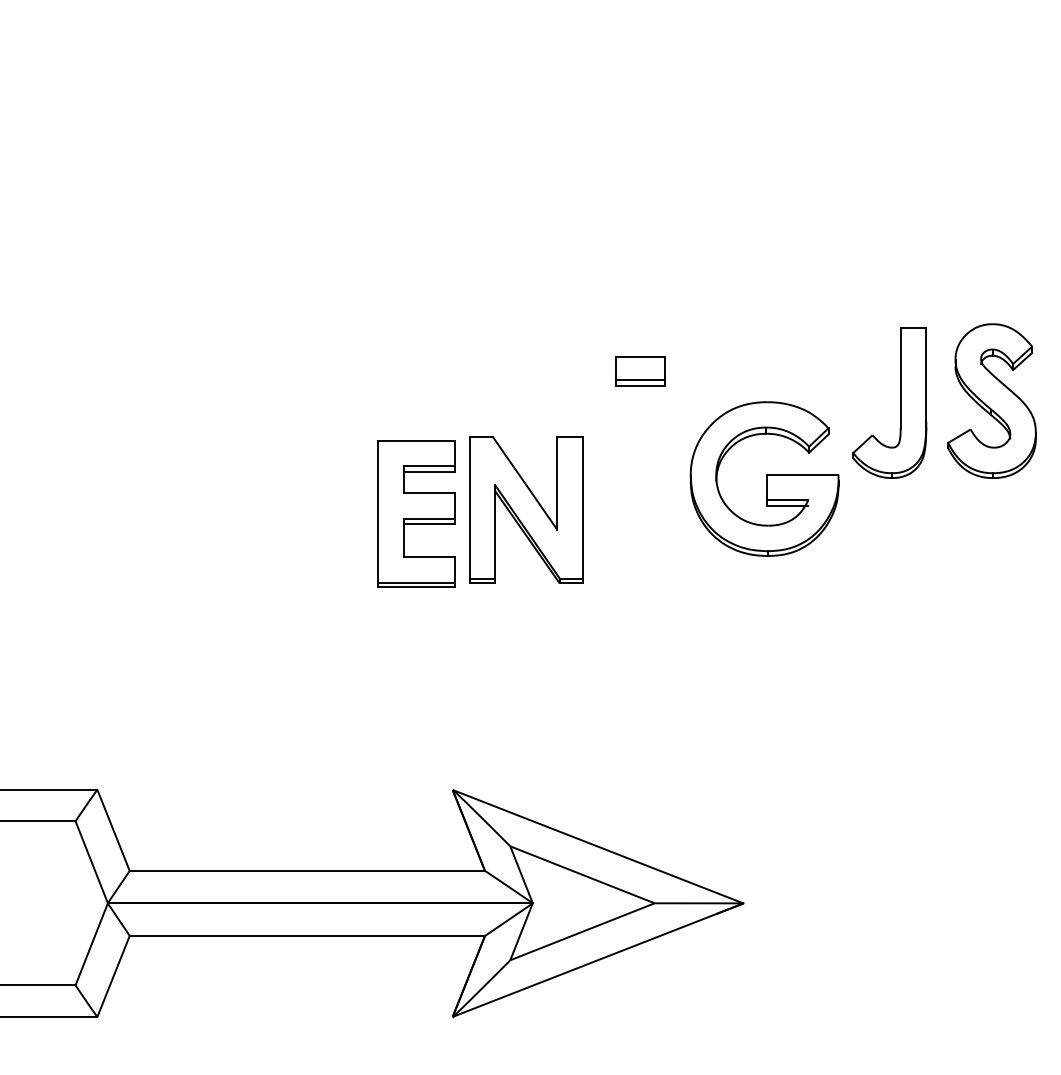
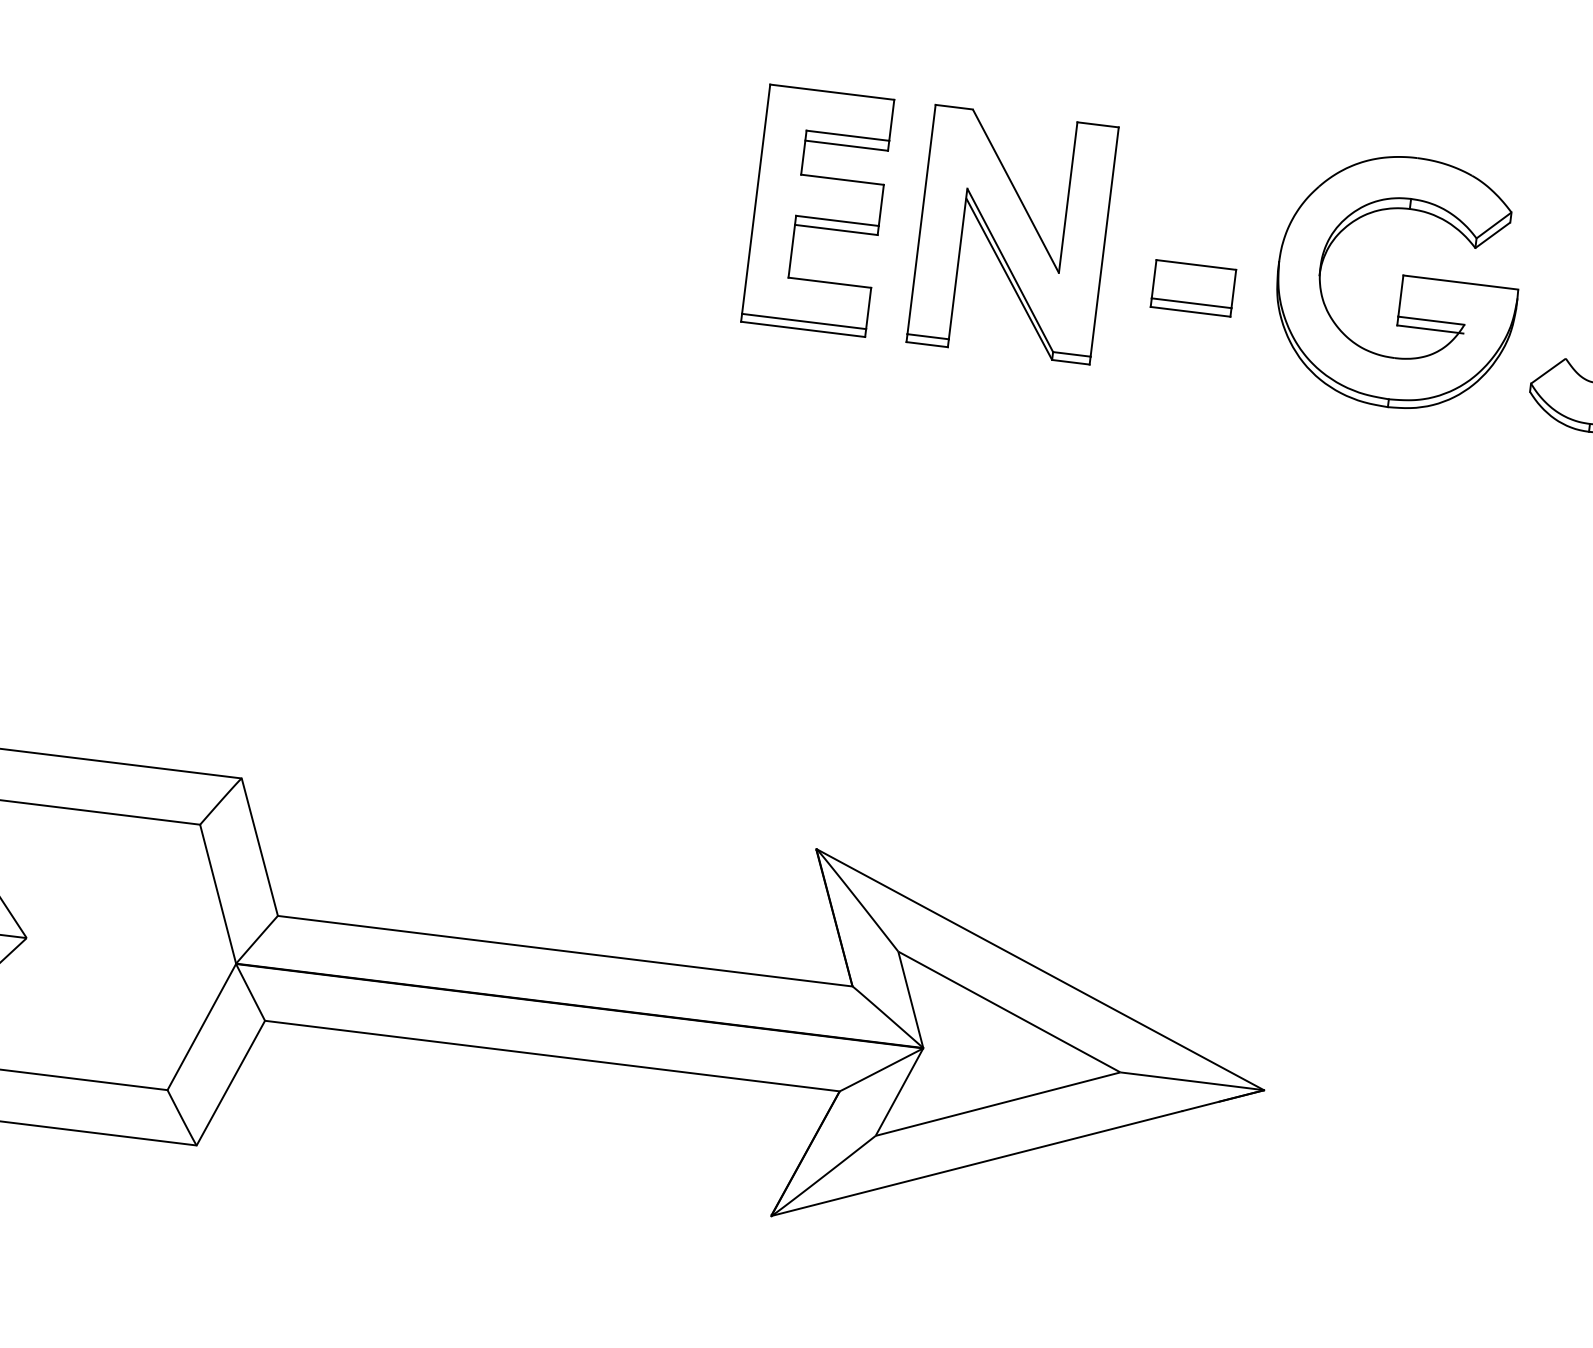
part: (640, 371) -> (1193, 288), moved
part: (764, 478) -> (1397, 281), moved
part: (526, 509) -> (1013, 233), moved
part: (416, 513) -> (817, 209), moved

